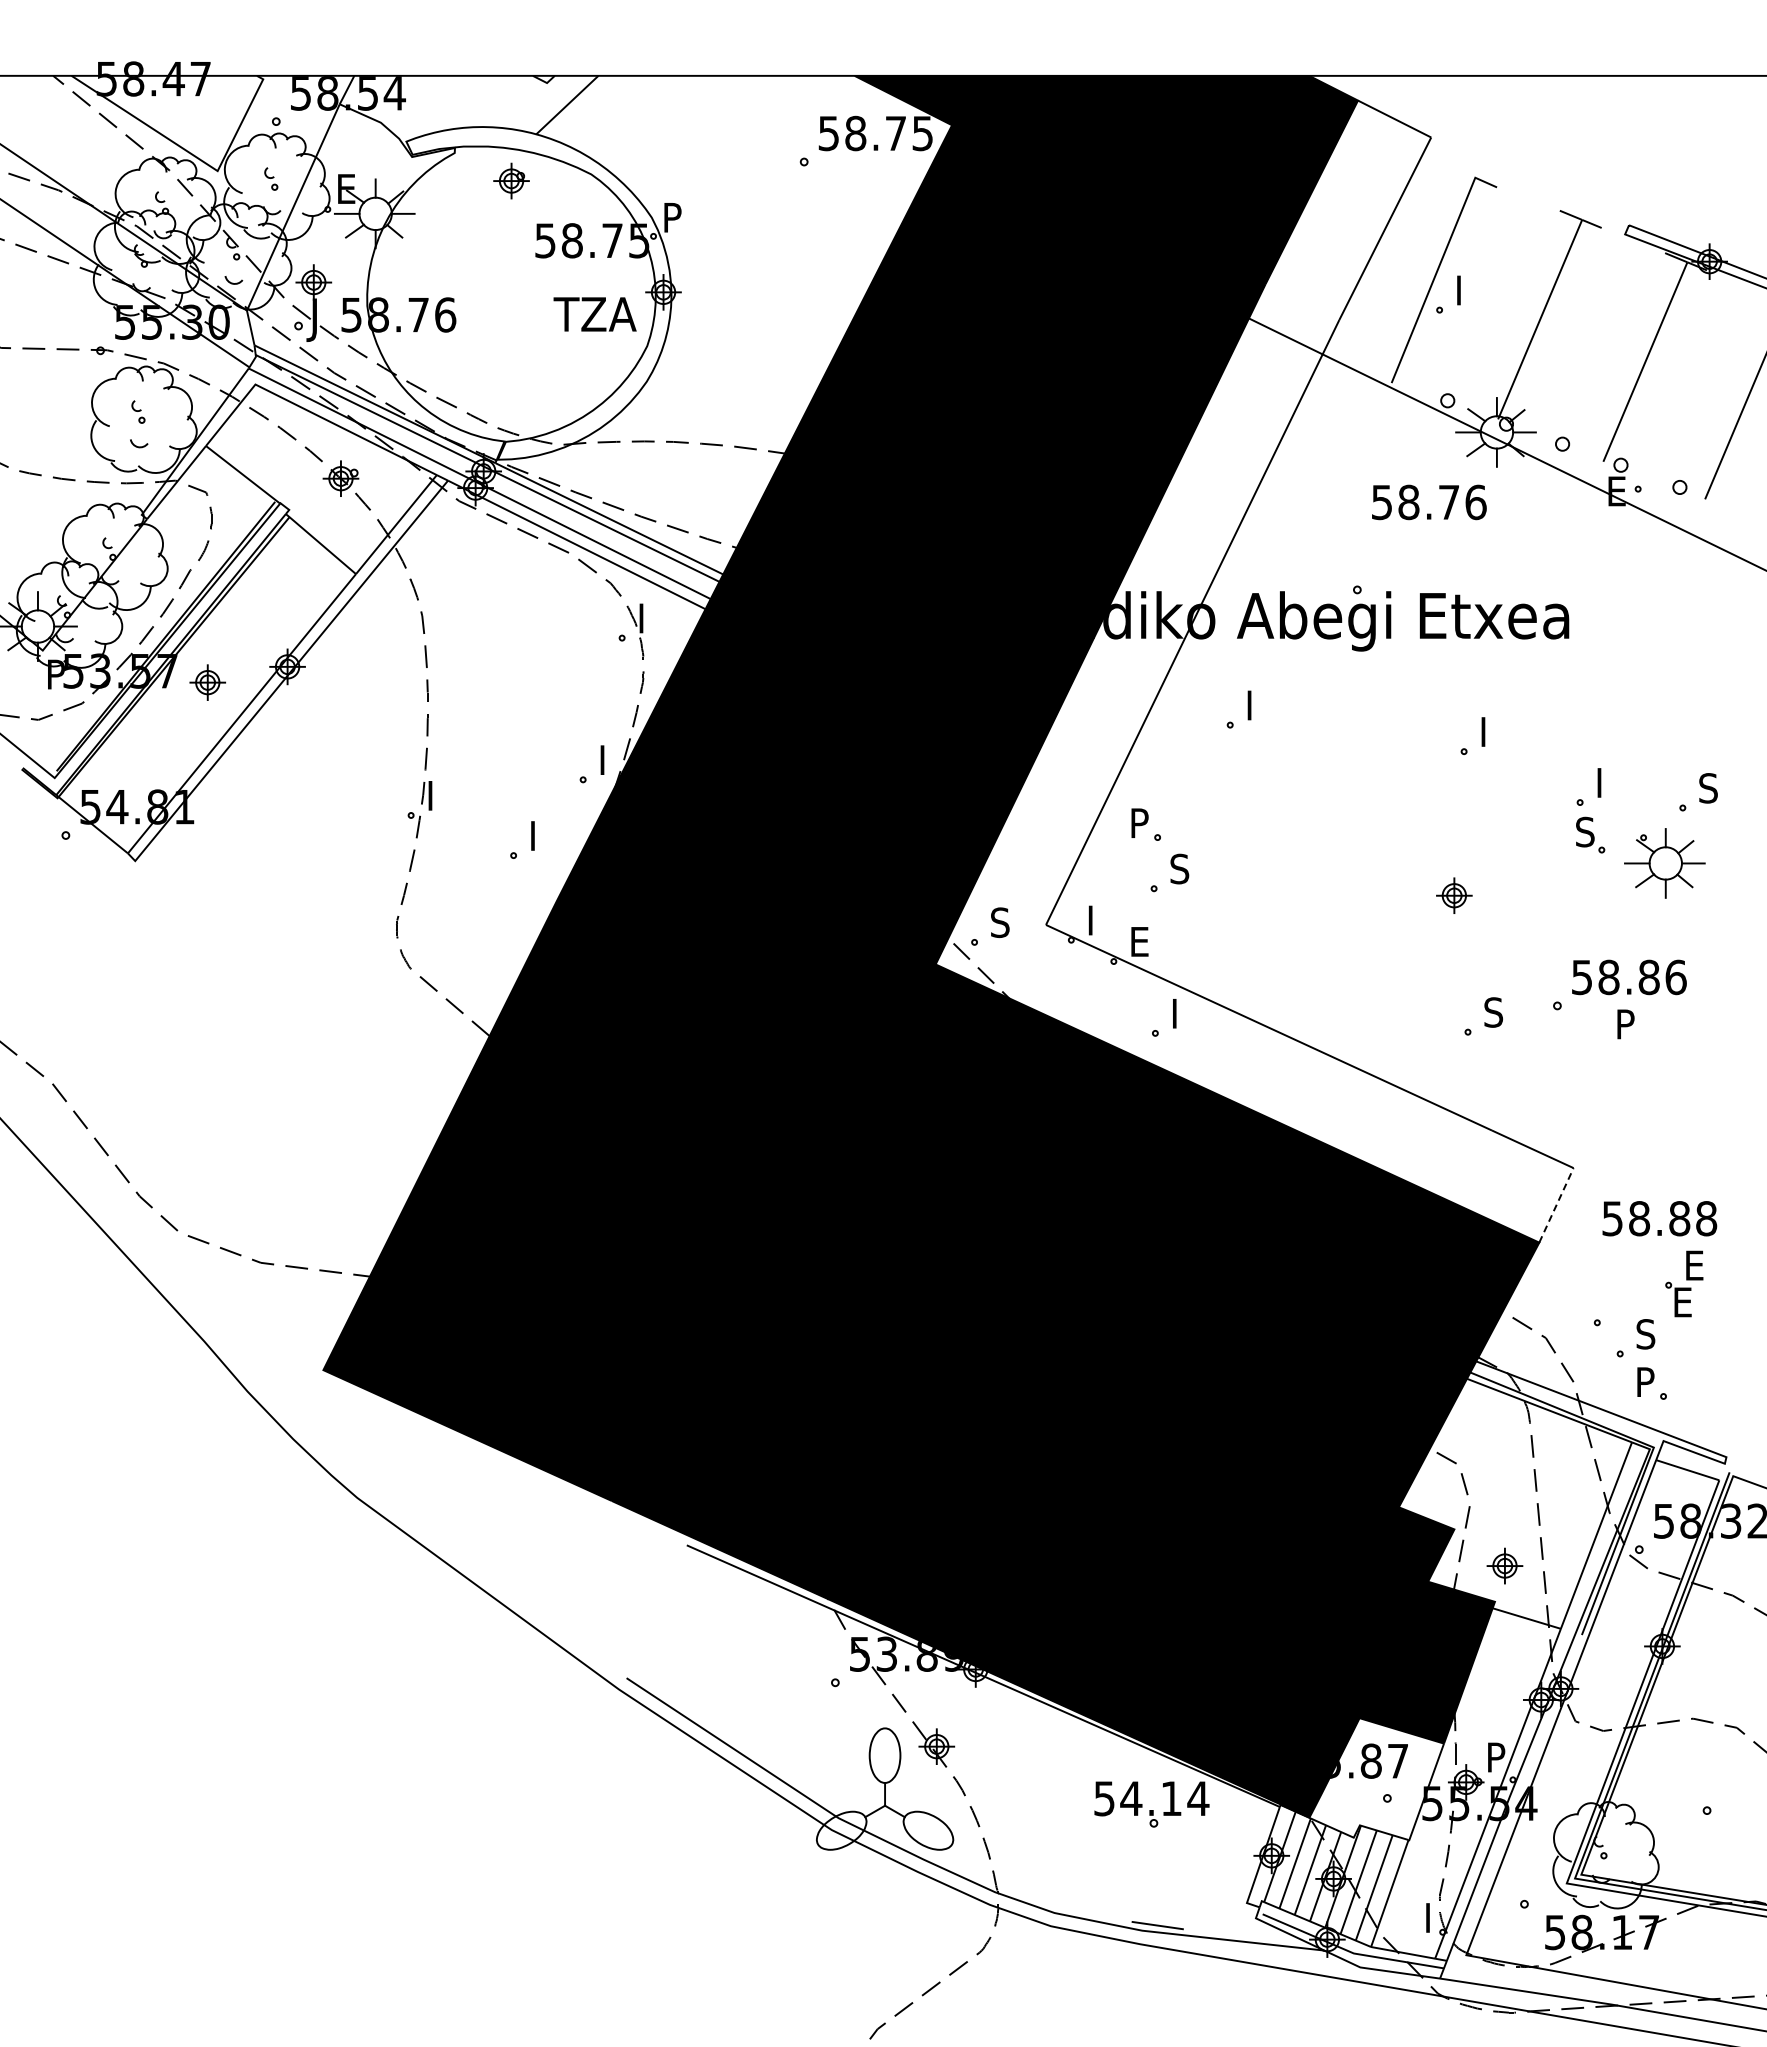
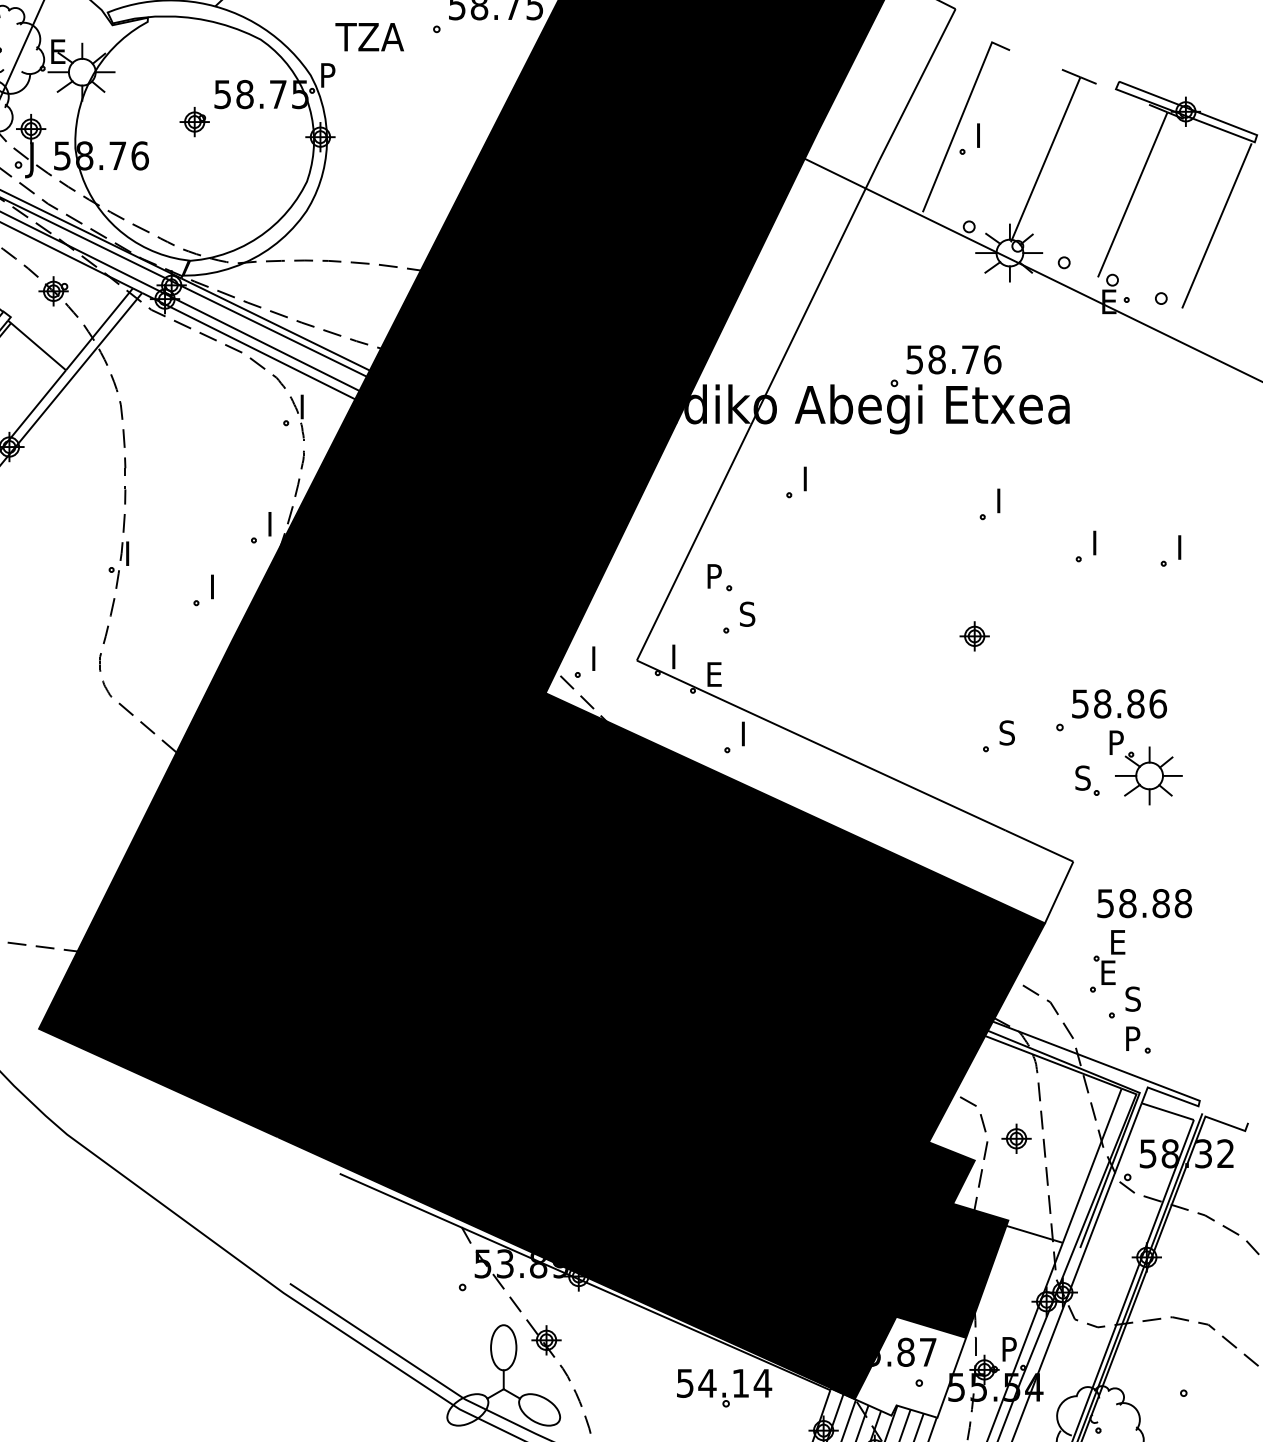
part: (511, 180) -> (194, 121), moved
text: (594, 314) -> (369, 37), moved
text: (1429, 502) -> (954, 359), moved
text: (1708, 788) -> (1184, 547), S -> I
part: (1590, 834) -> (1087, 780), moved
part: (1664, 863) -> (1148, 775), moved
text: (1000, 922) -> (599, 658), S -> I
line: (1556, 1204) -> (1059, 891), dashed -> solid
part: (1684, 1283) -> (1109, 957), moved
part: (1504, 1565) -> (1016, 1138), moved

